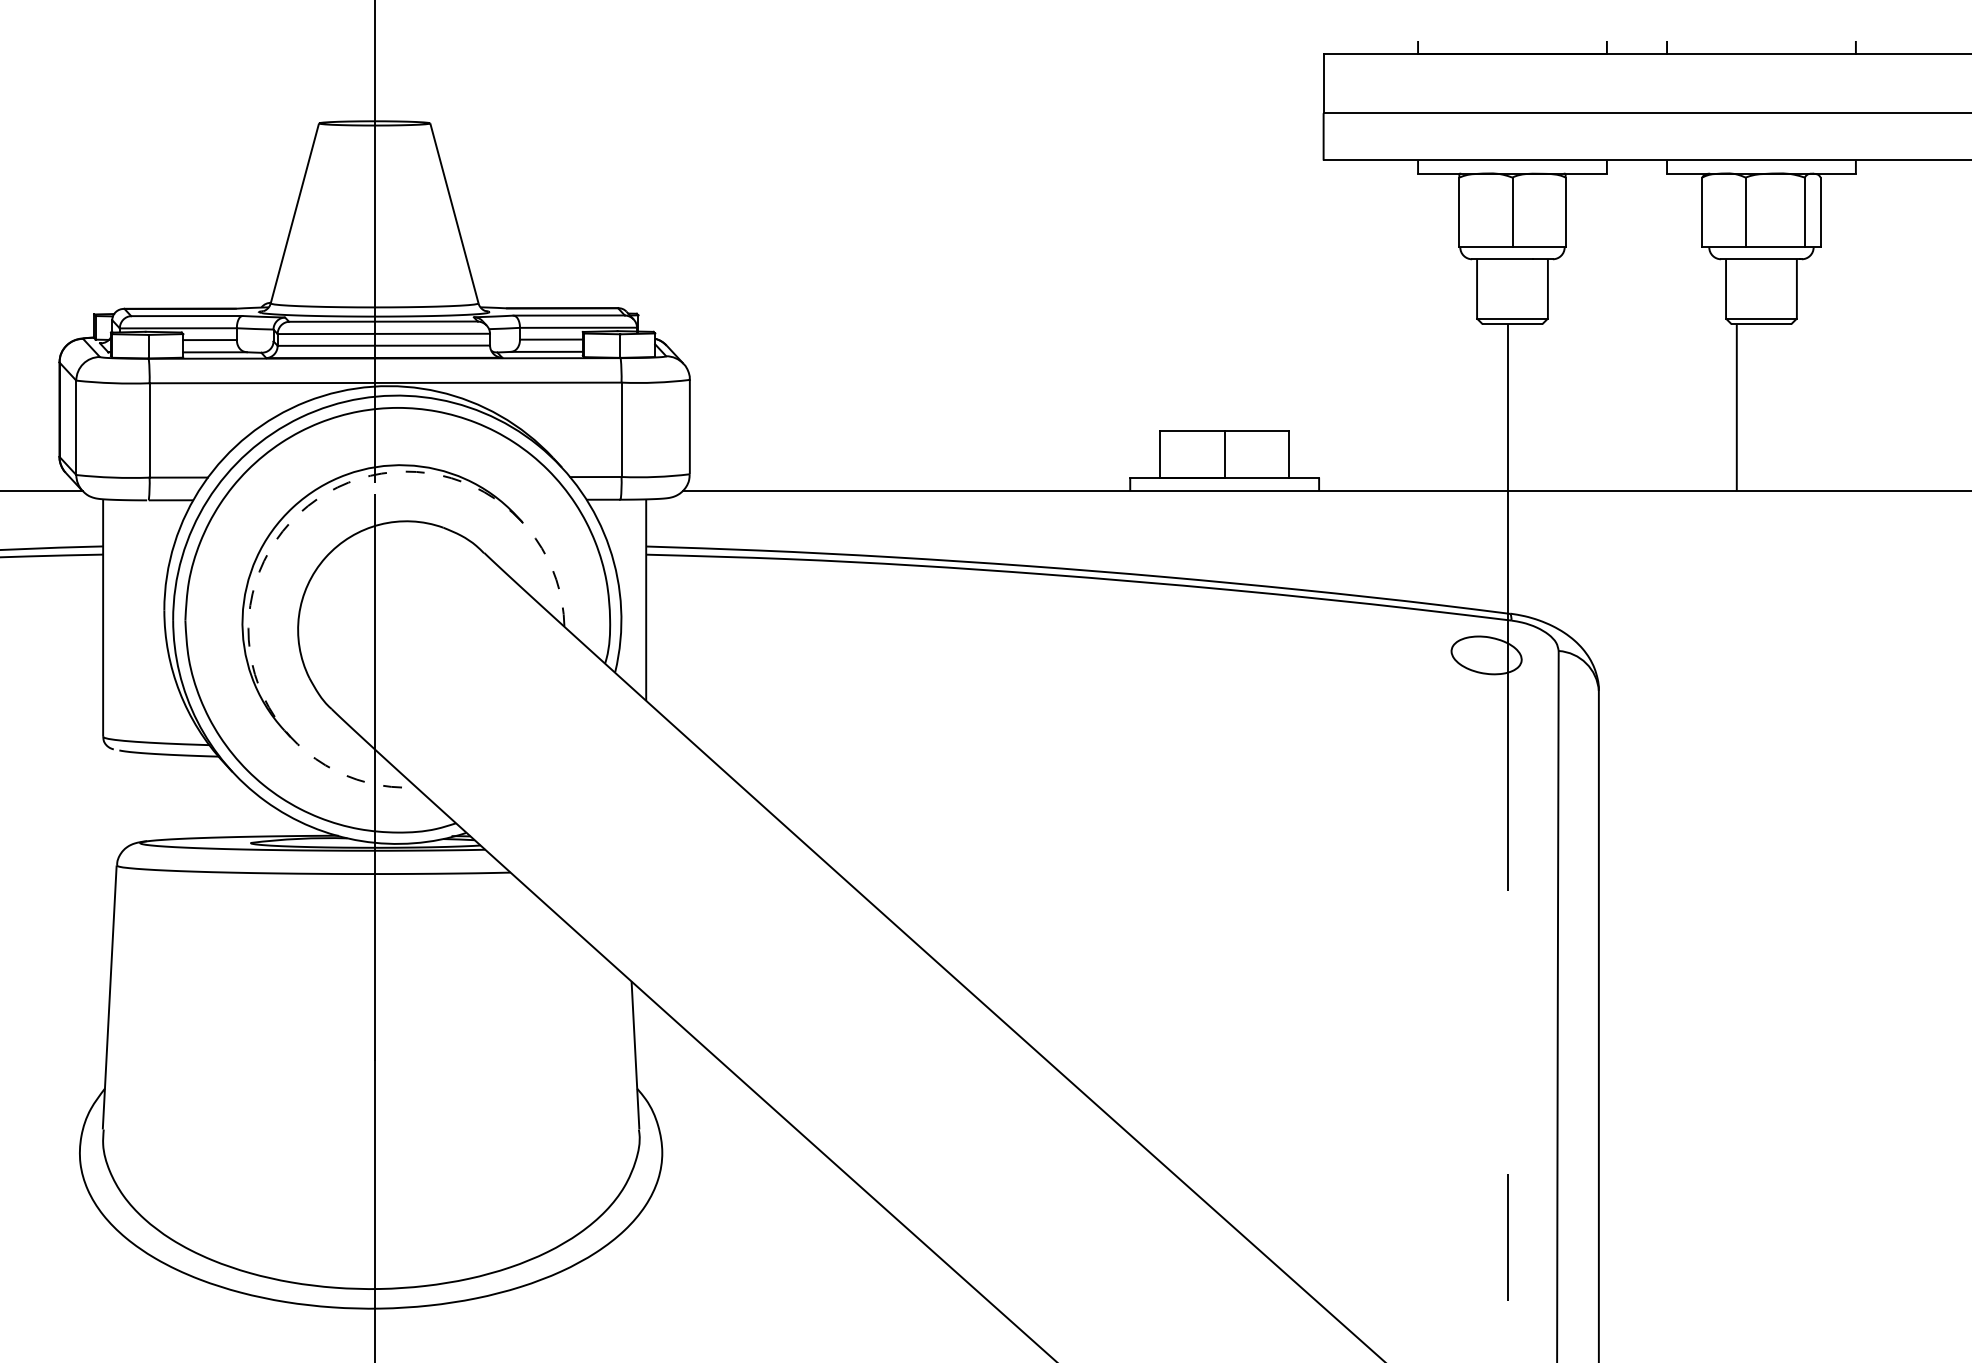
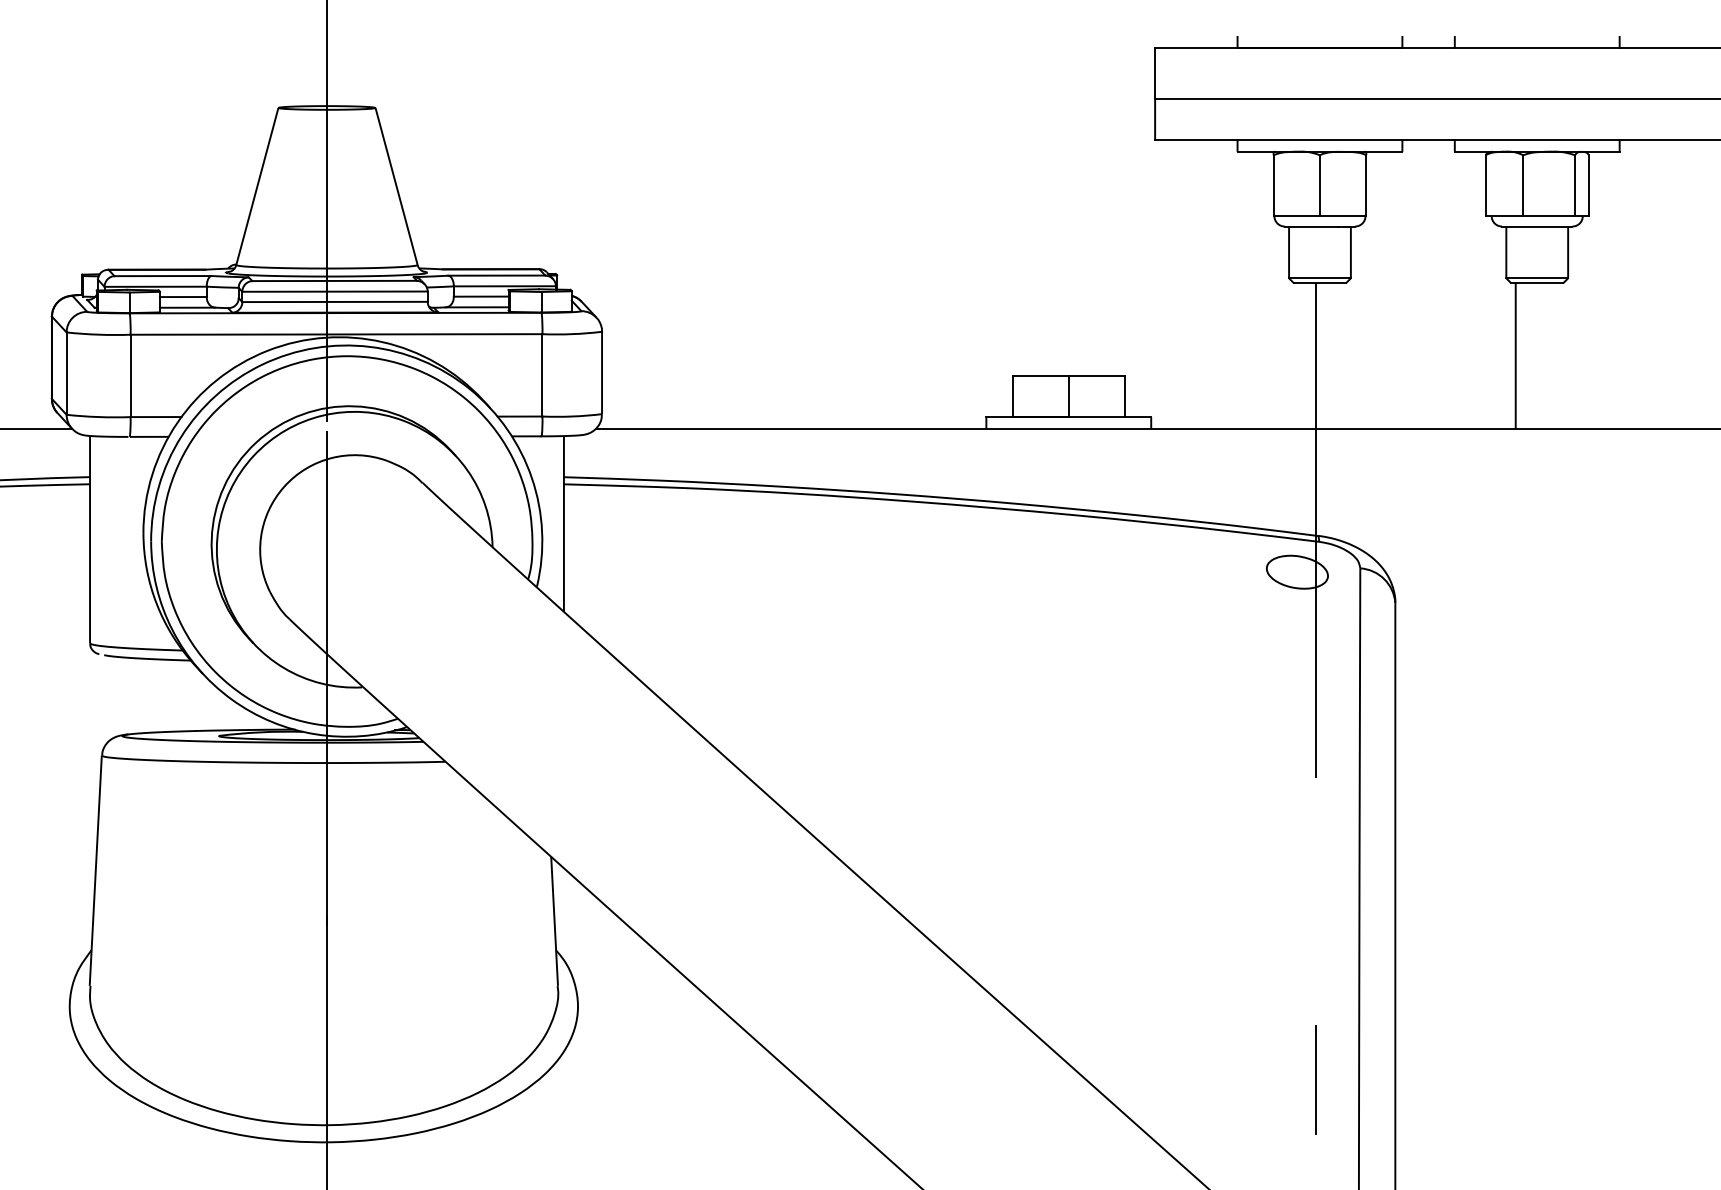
arc: (290, 522) -> (253, 456), dashed -> solid

